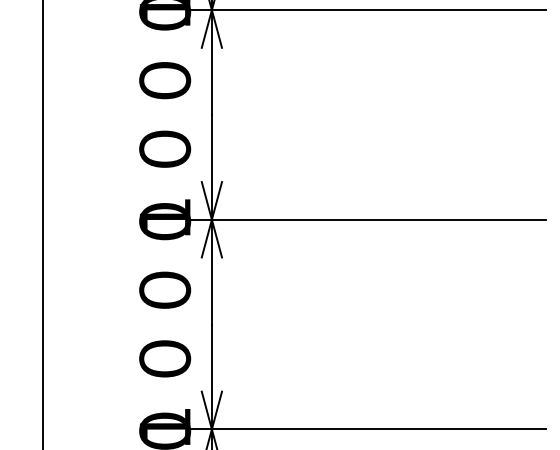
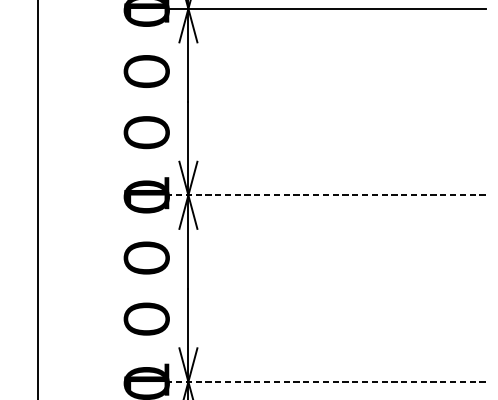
line: (366, 219) -> (325, 195), solid -> dashed
line: (366, 429) -> (325, 381), solid -> dashed

